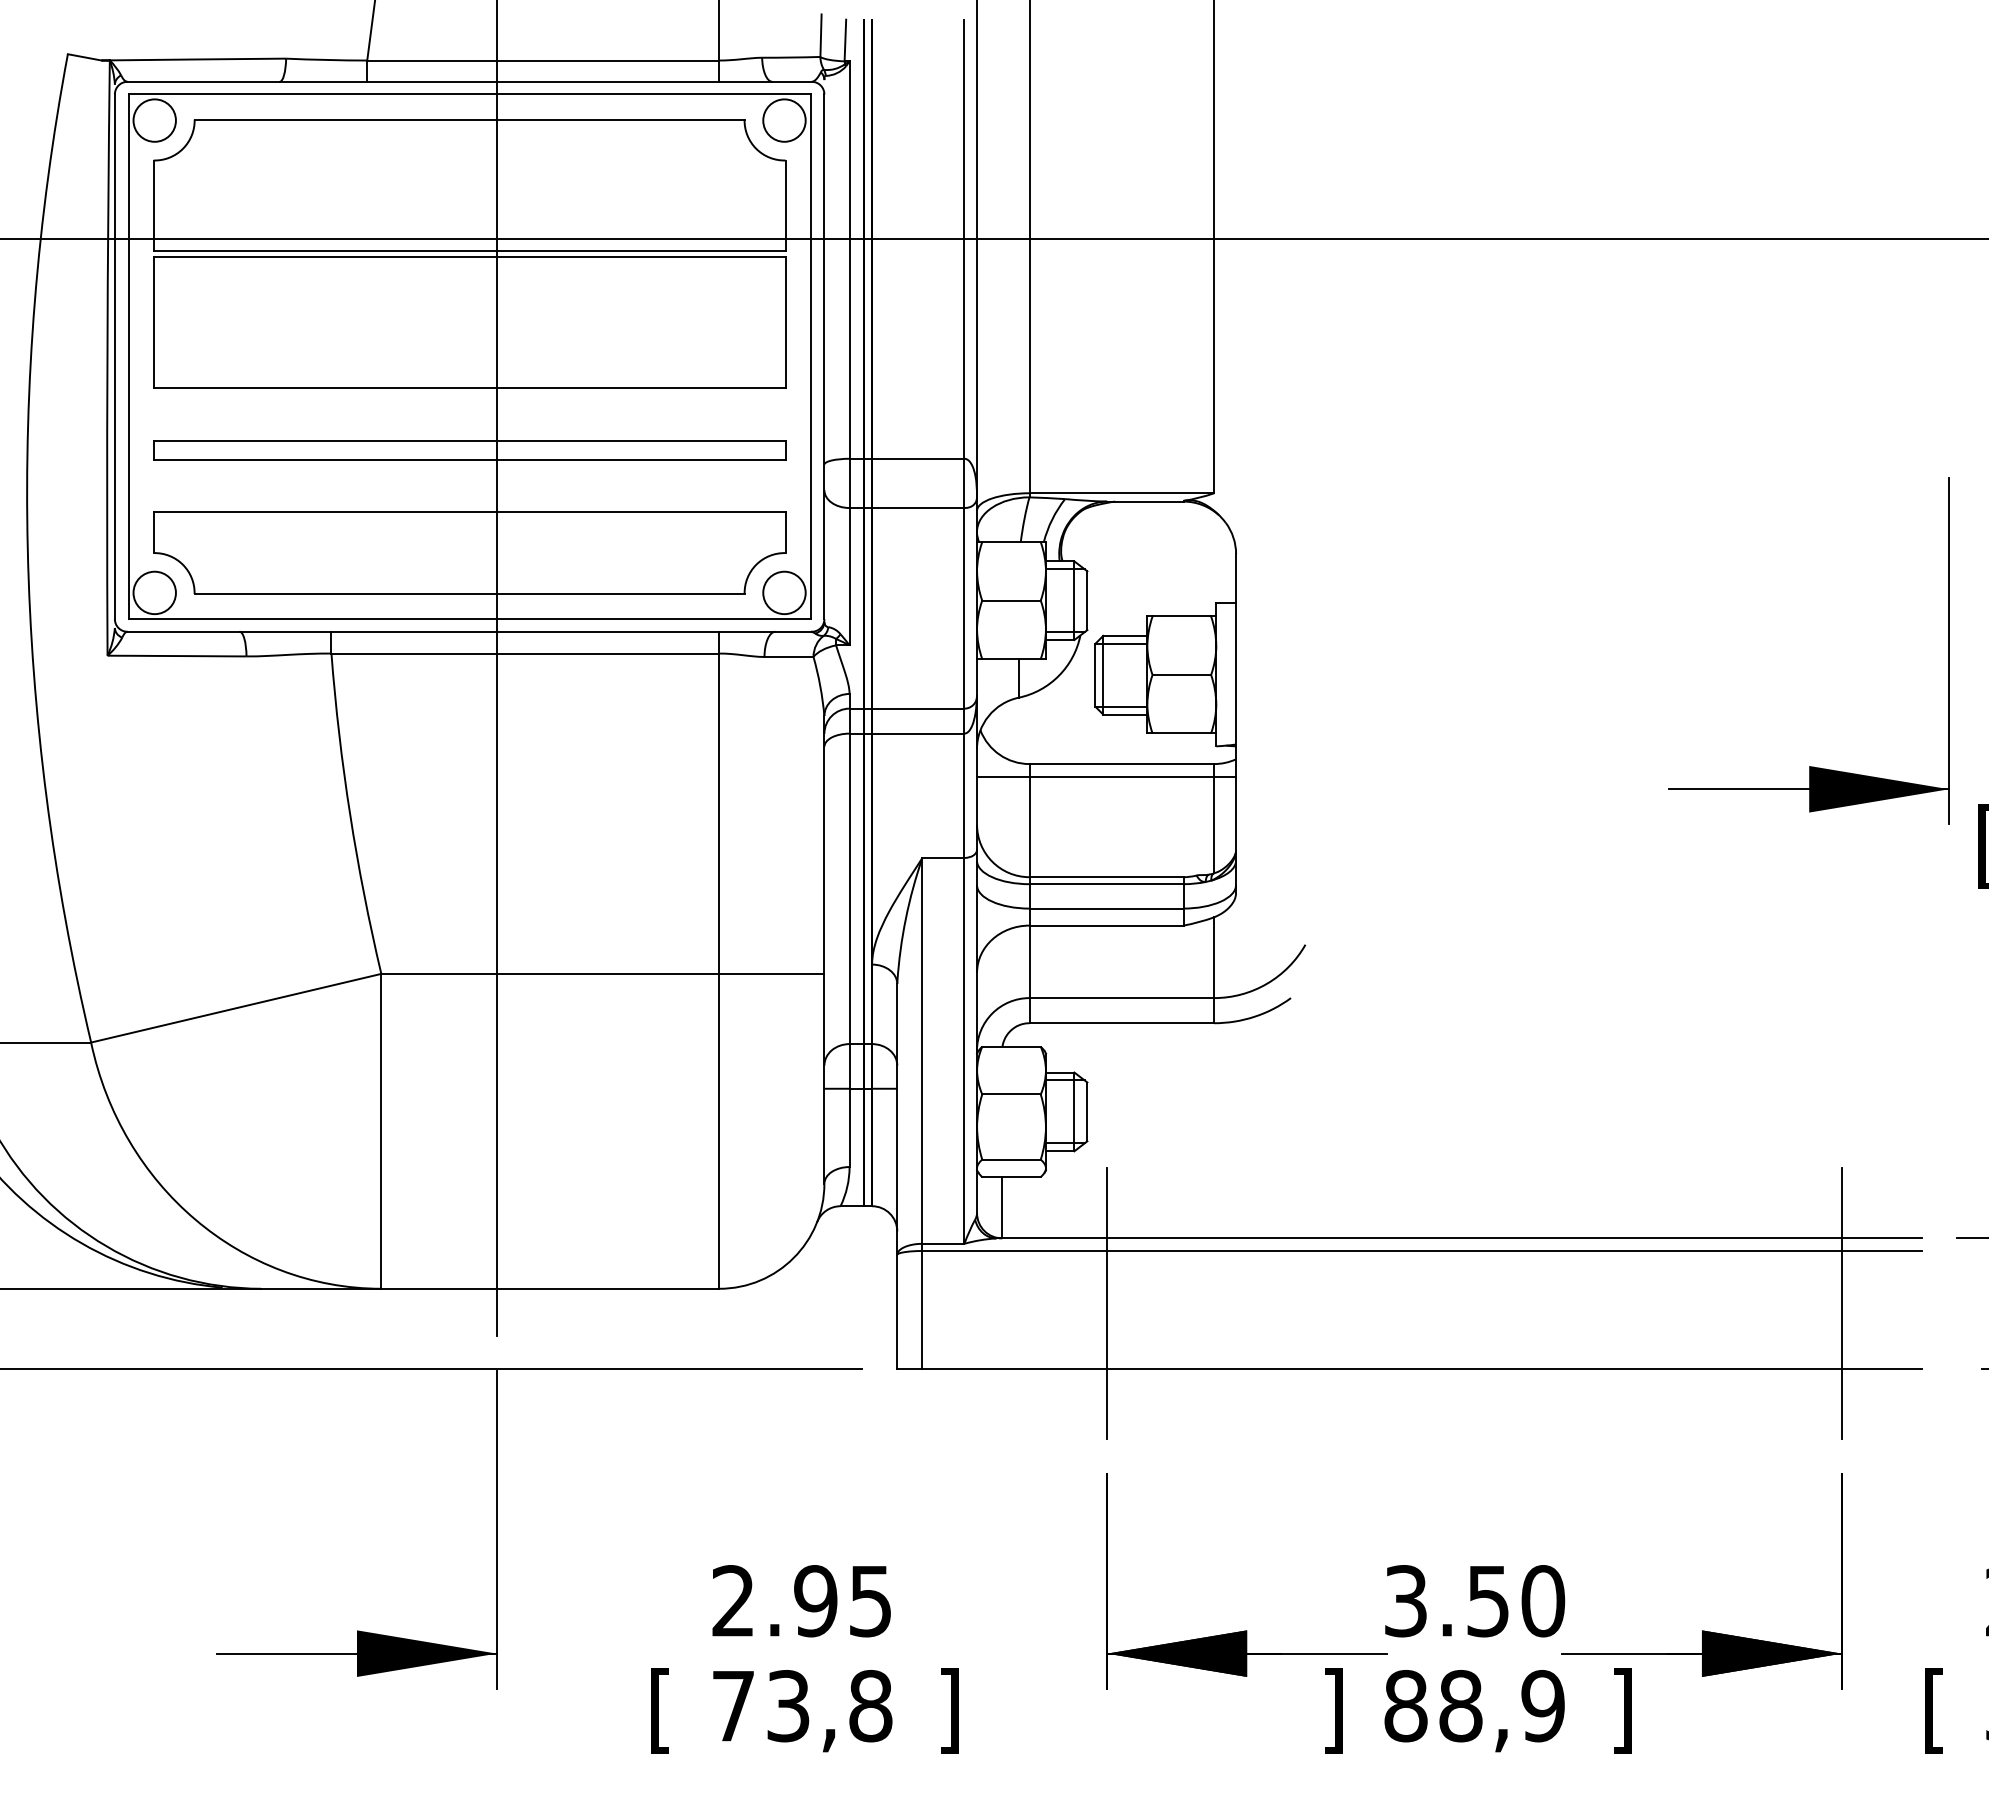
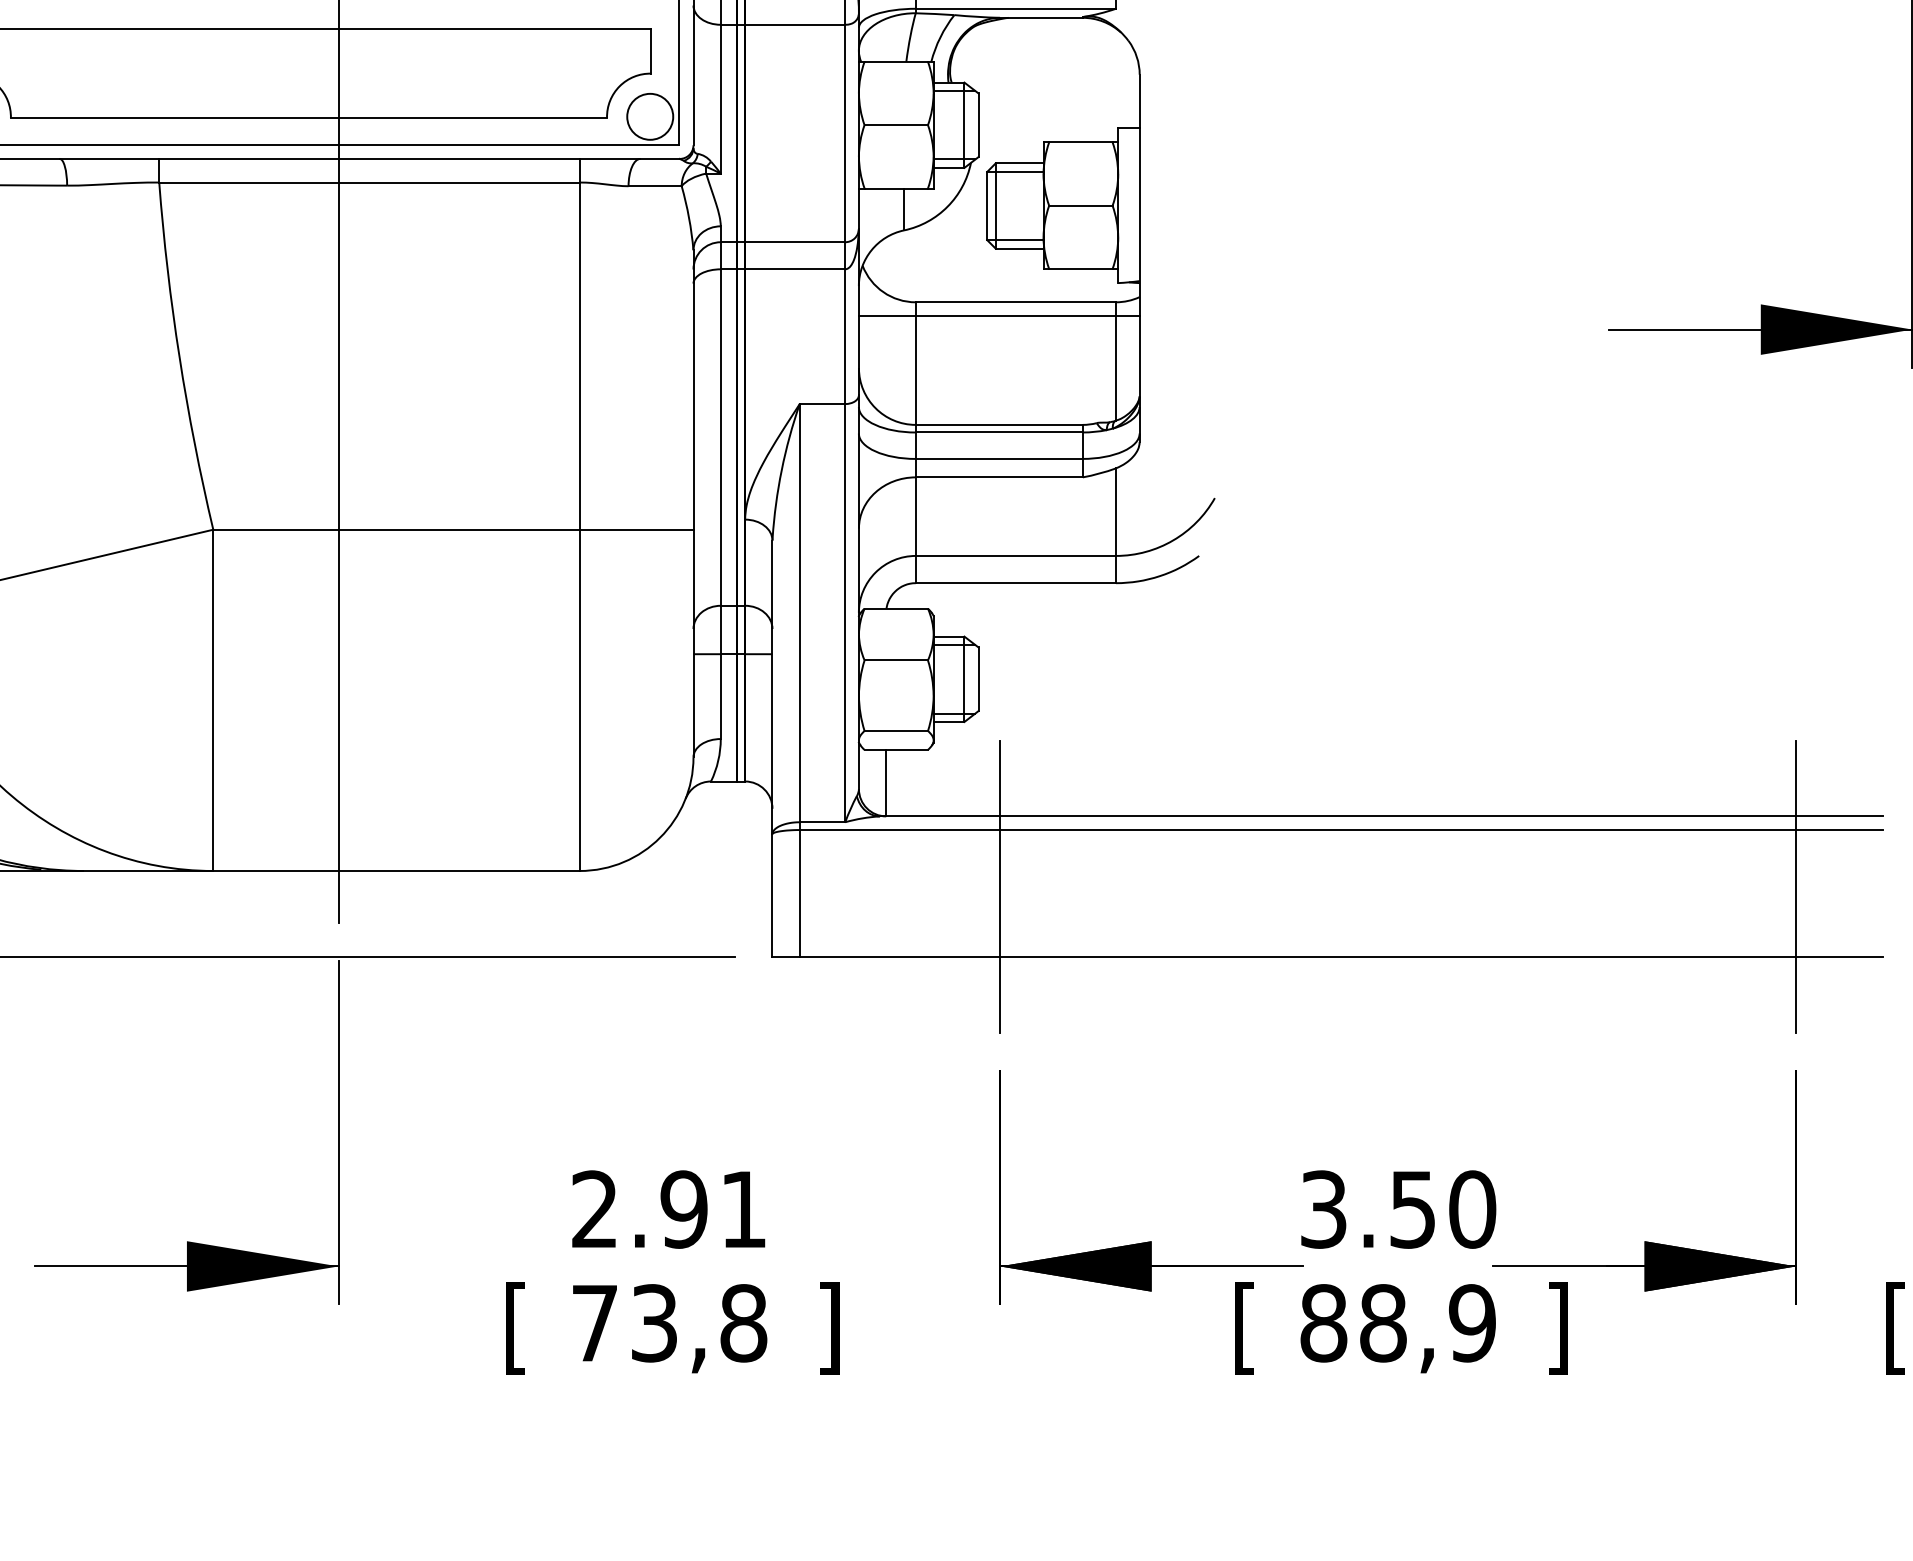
text: (870, 1601) -> (743, 1209), 2.95 -> 2.91
text: (1333, 1710) -> (1245, 1328), ] -> [

